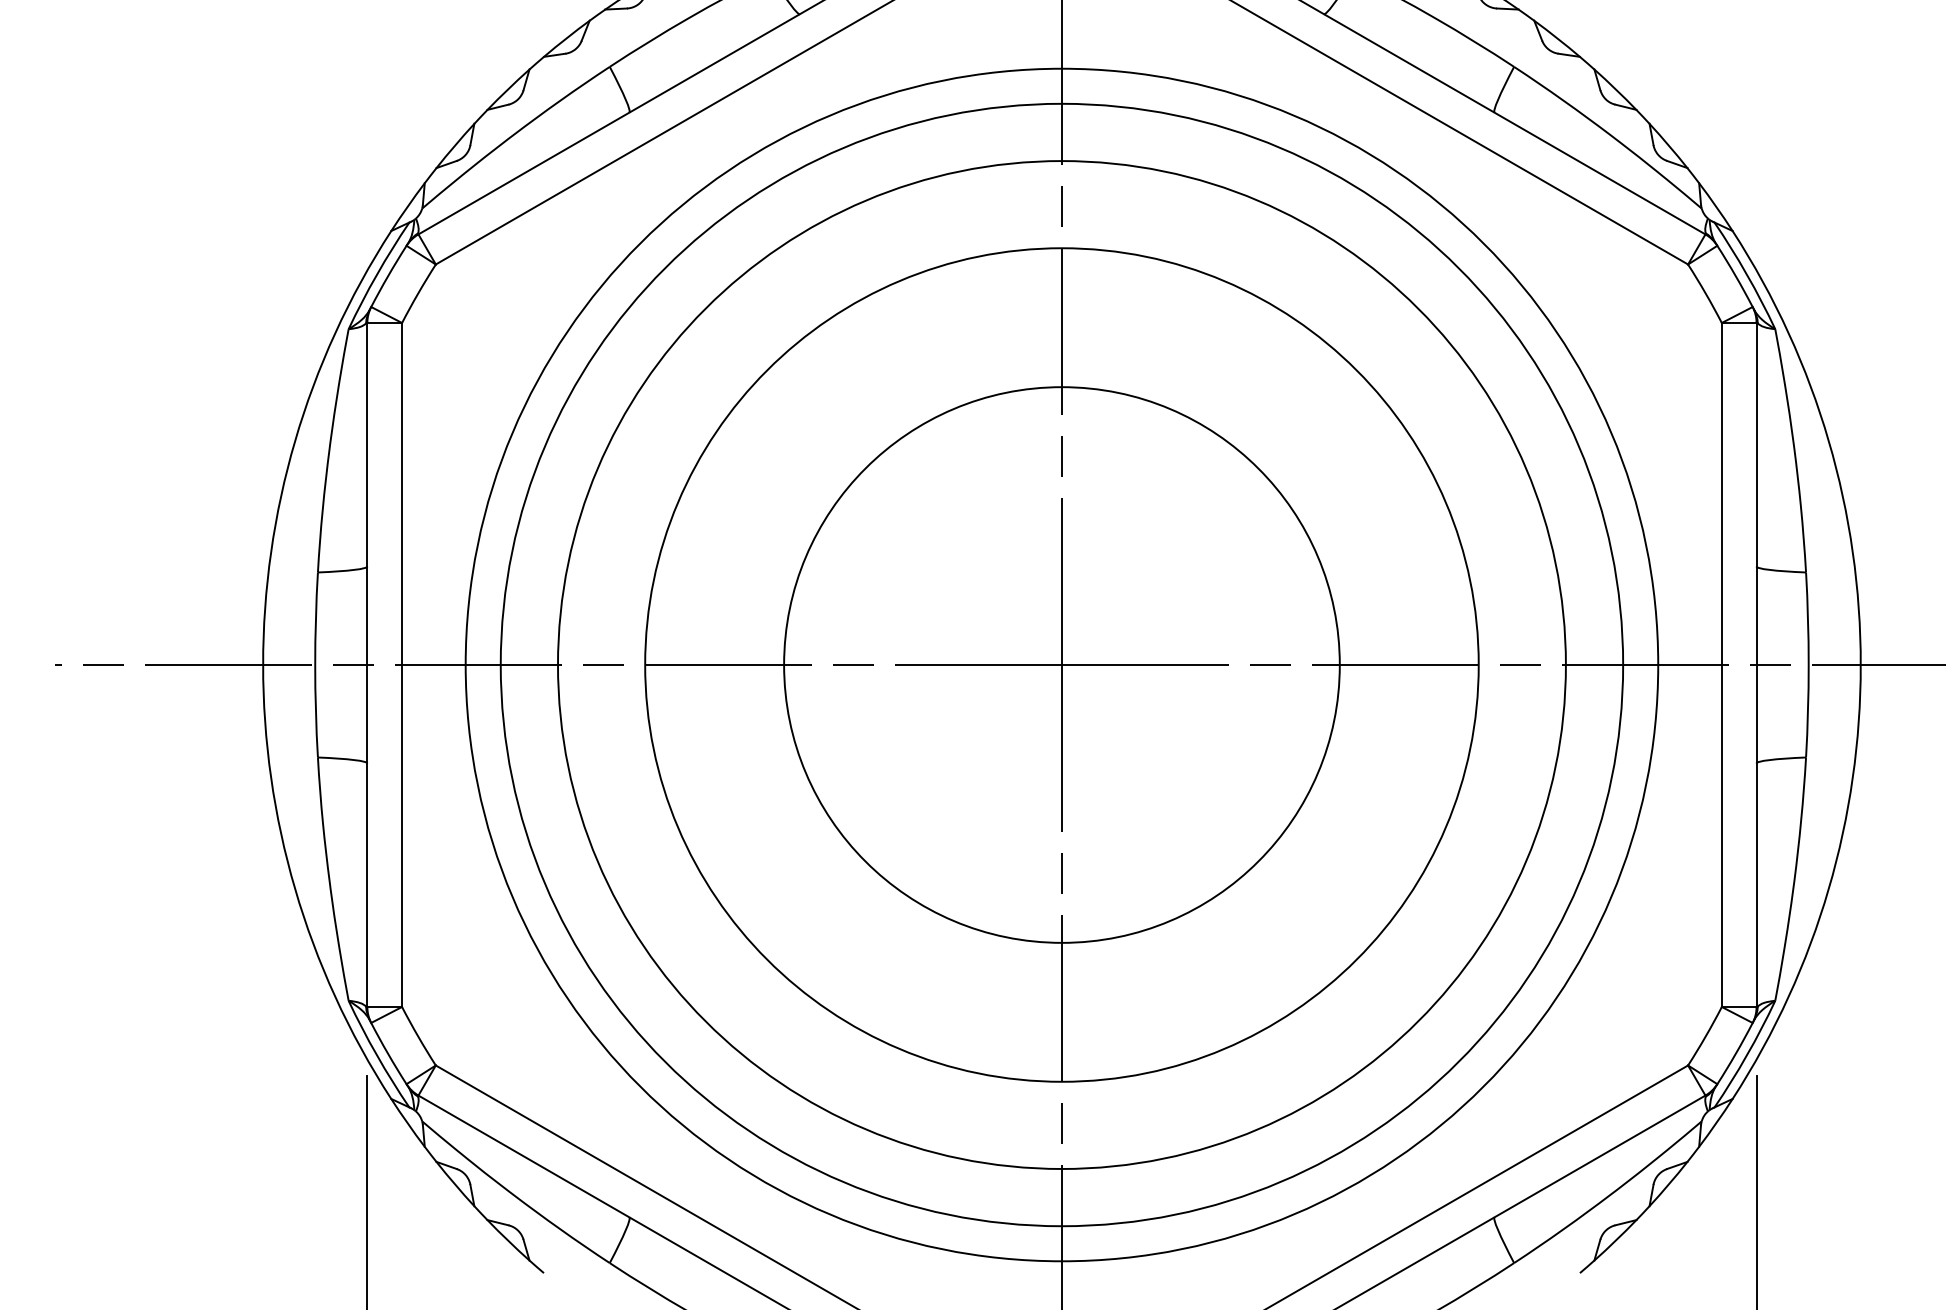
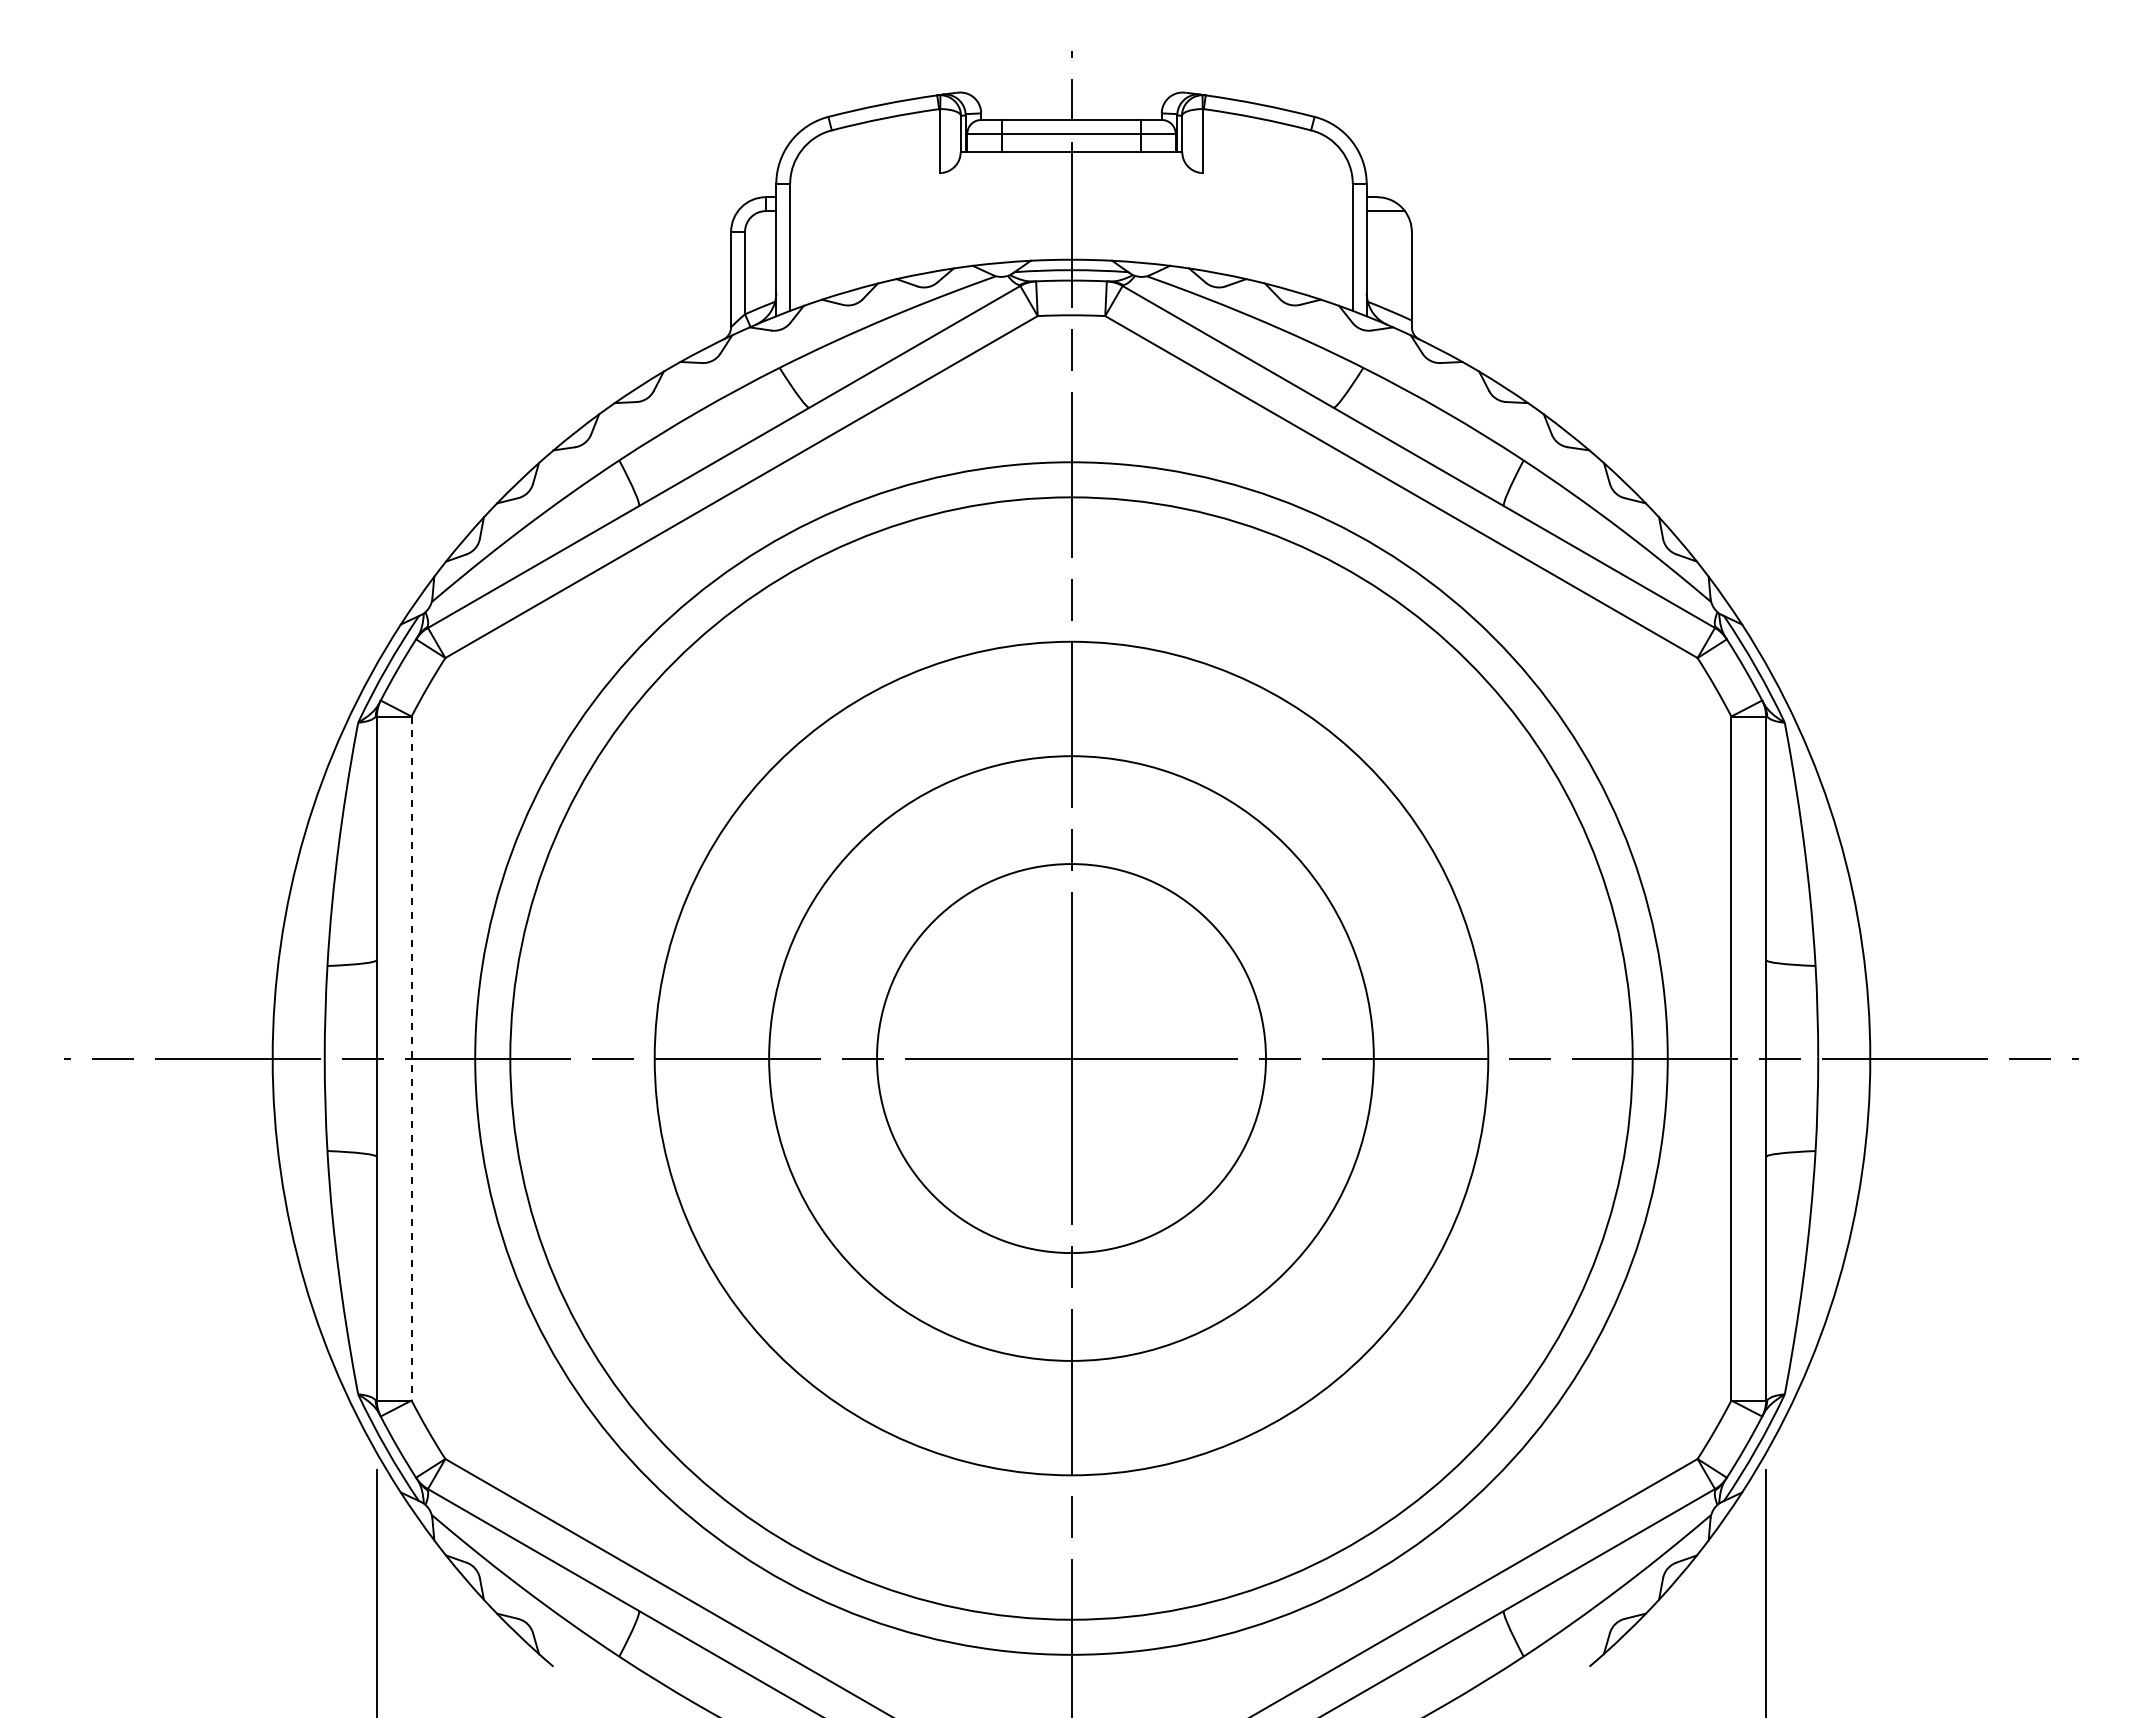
circle: (1061, 664) -> (1071, 1058), size x0.6
circle: (1061, 664) -> (1071, 1058), size x0.7
line: (401, 665) -> (411, 1059), solid -> dashed

